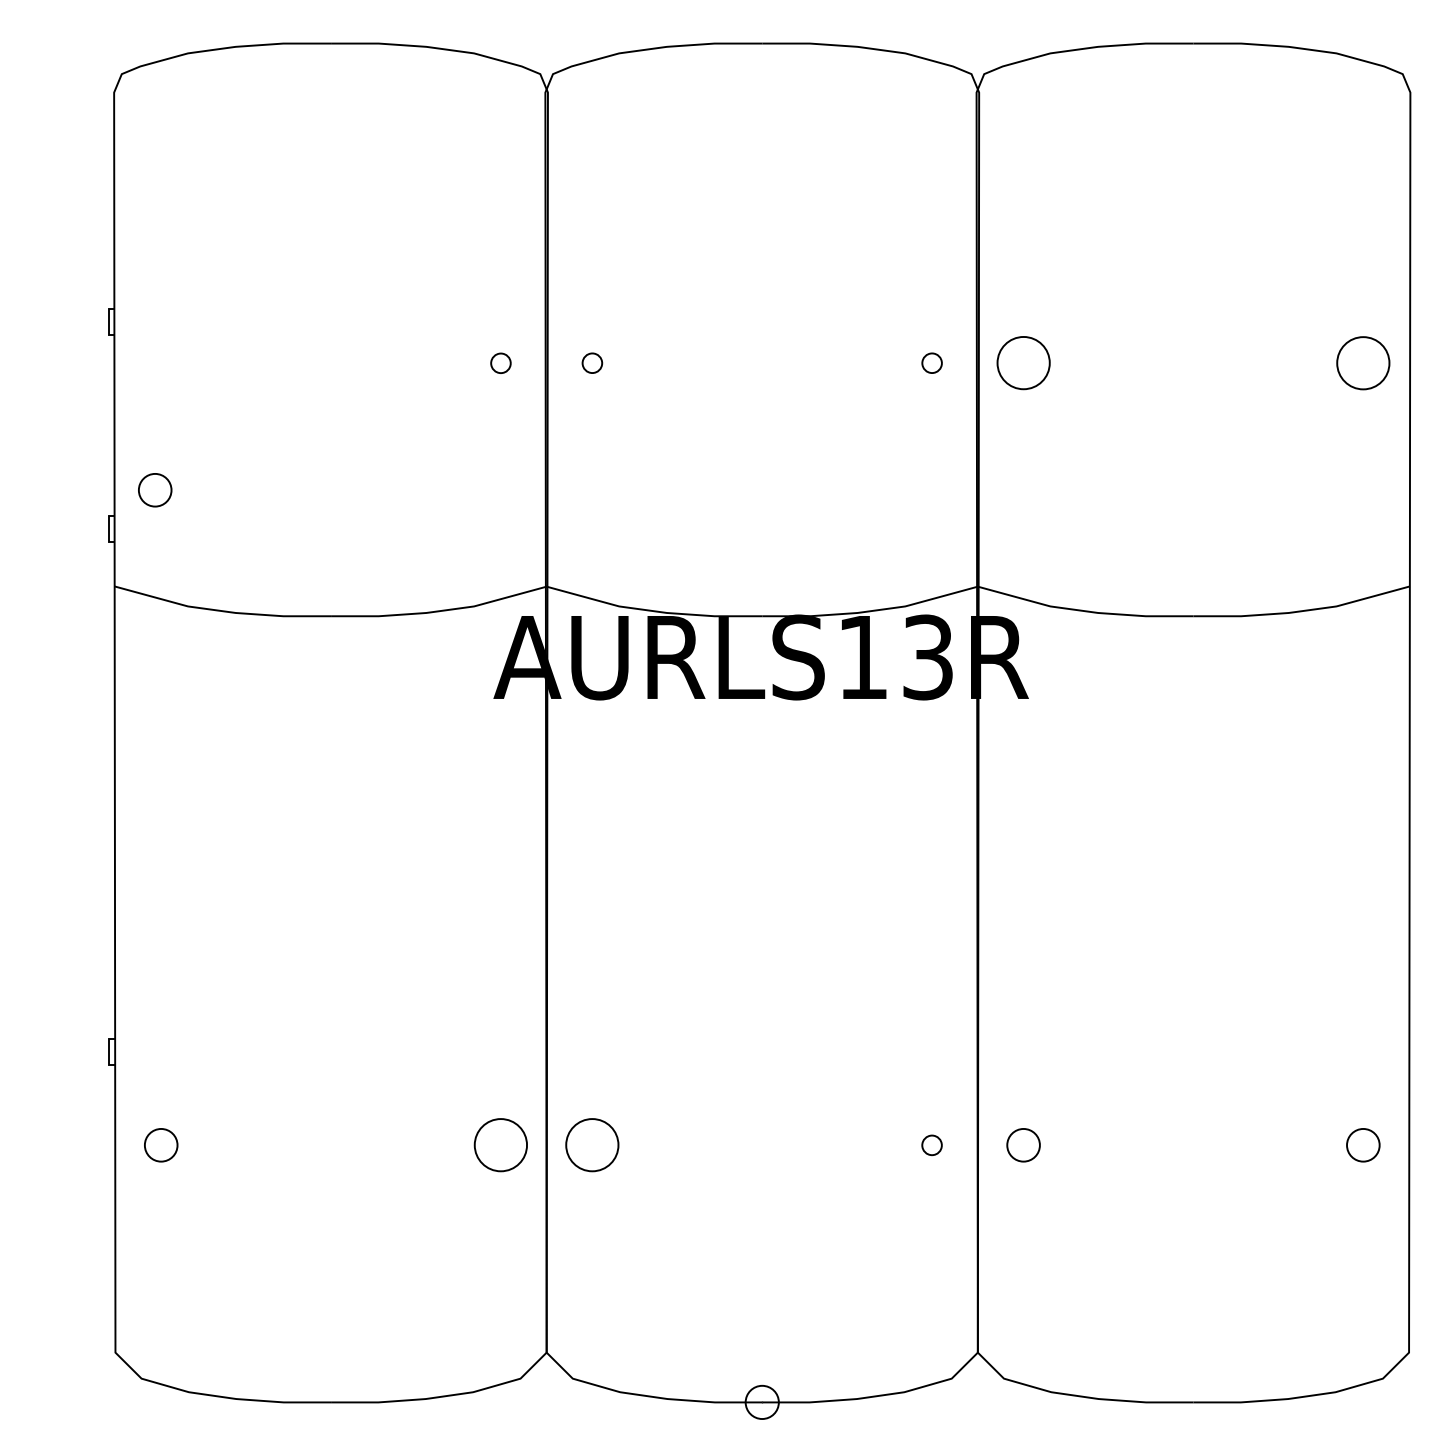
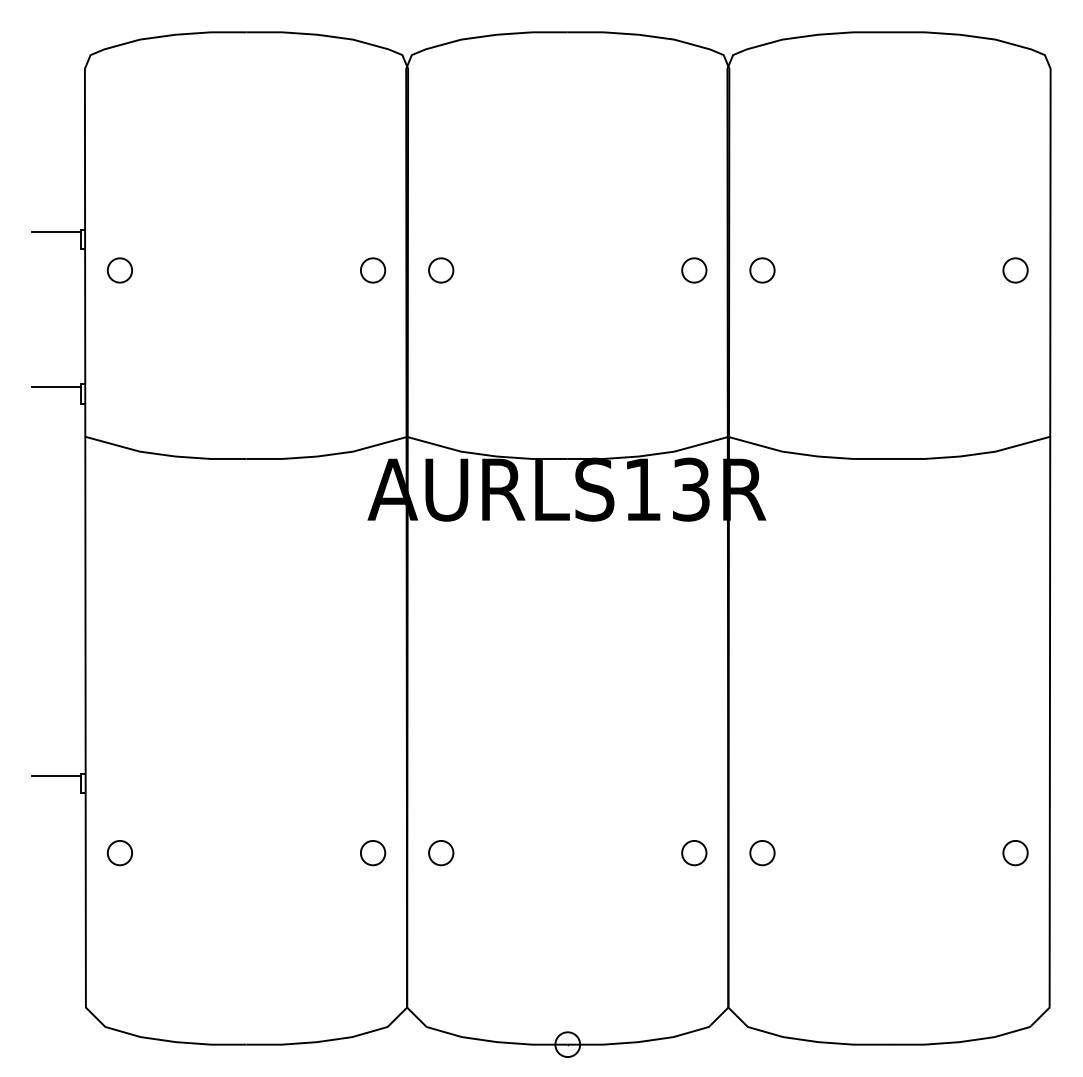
line: (75, 312) -> (56, 232), added
circle: (592, 362) -> (441, 269), size x1.67
circle: (931, 362) -> (693, 269), size x1.67
circle: (1363, 362) -> (1015, 269), size x0.62
circle: (500, 363) -> (372, 270), size x1.67
circle: (1023, 363) -> (762, 270), size x0.62
circle: (155, 490) -> (120, 270), moved
line: (75, 519) -> (56, 386), added
line: (75, 1042) -> (56, 776), added
circle: (500, 1145) -> (372, 853), size x0.62
circle: (592, 1145) -> (441, 853), size x0.62
circle: (931, 1145) -> (693, 853), size x1.67

